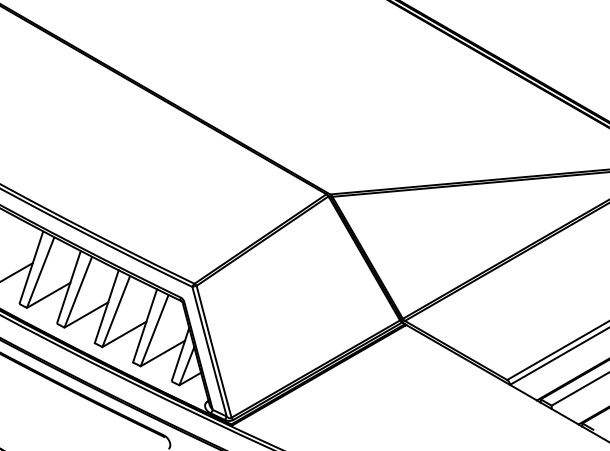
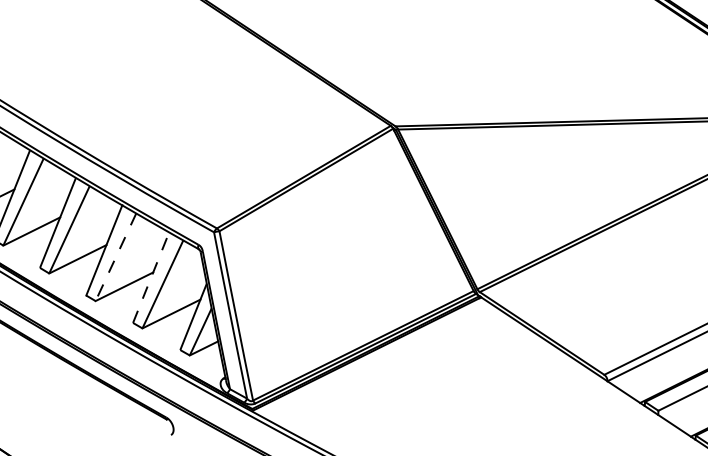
line: (116, 310) -> (116, 255), solid -> dashed
line: (145, 325) -> (151, 277), solid -> dashed

